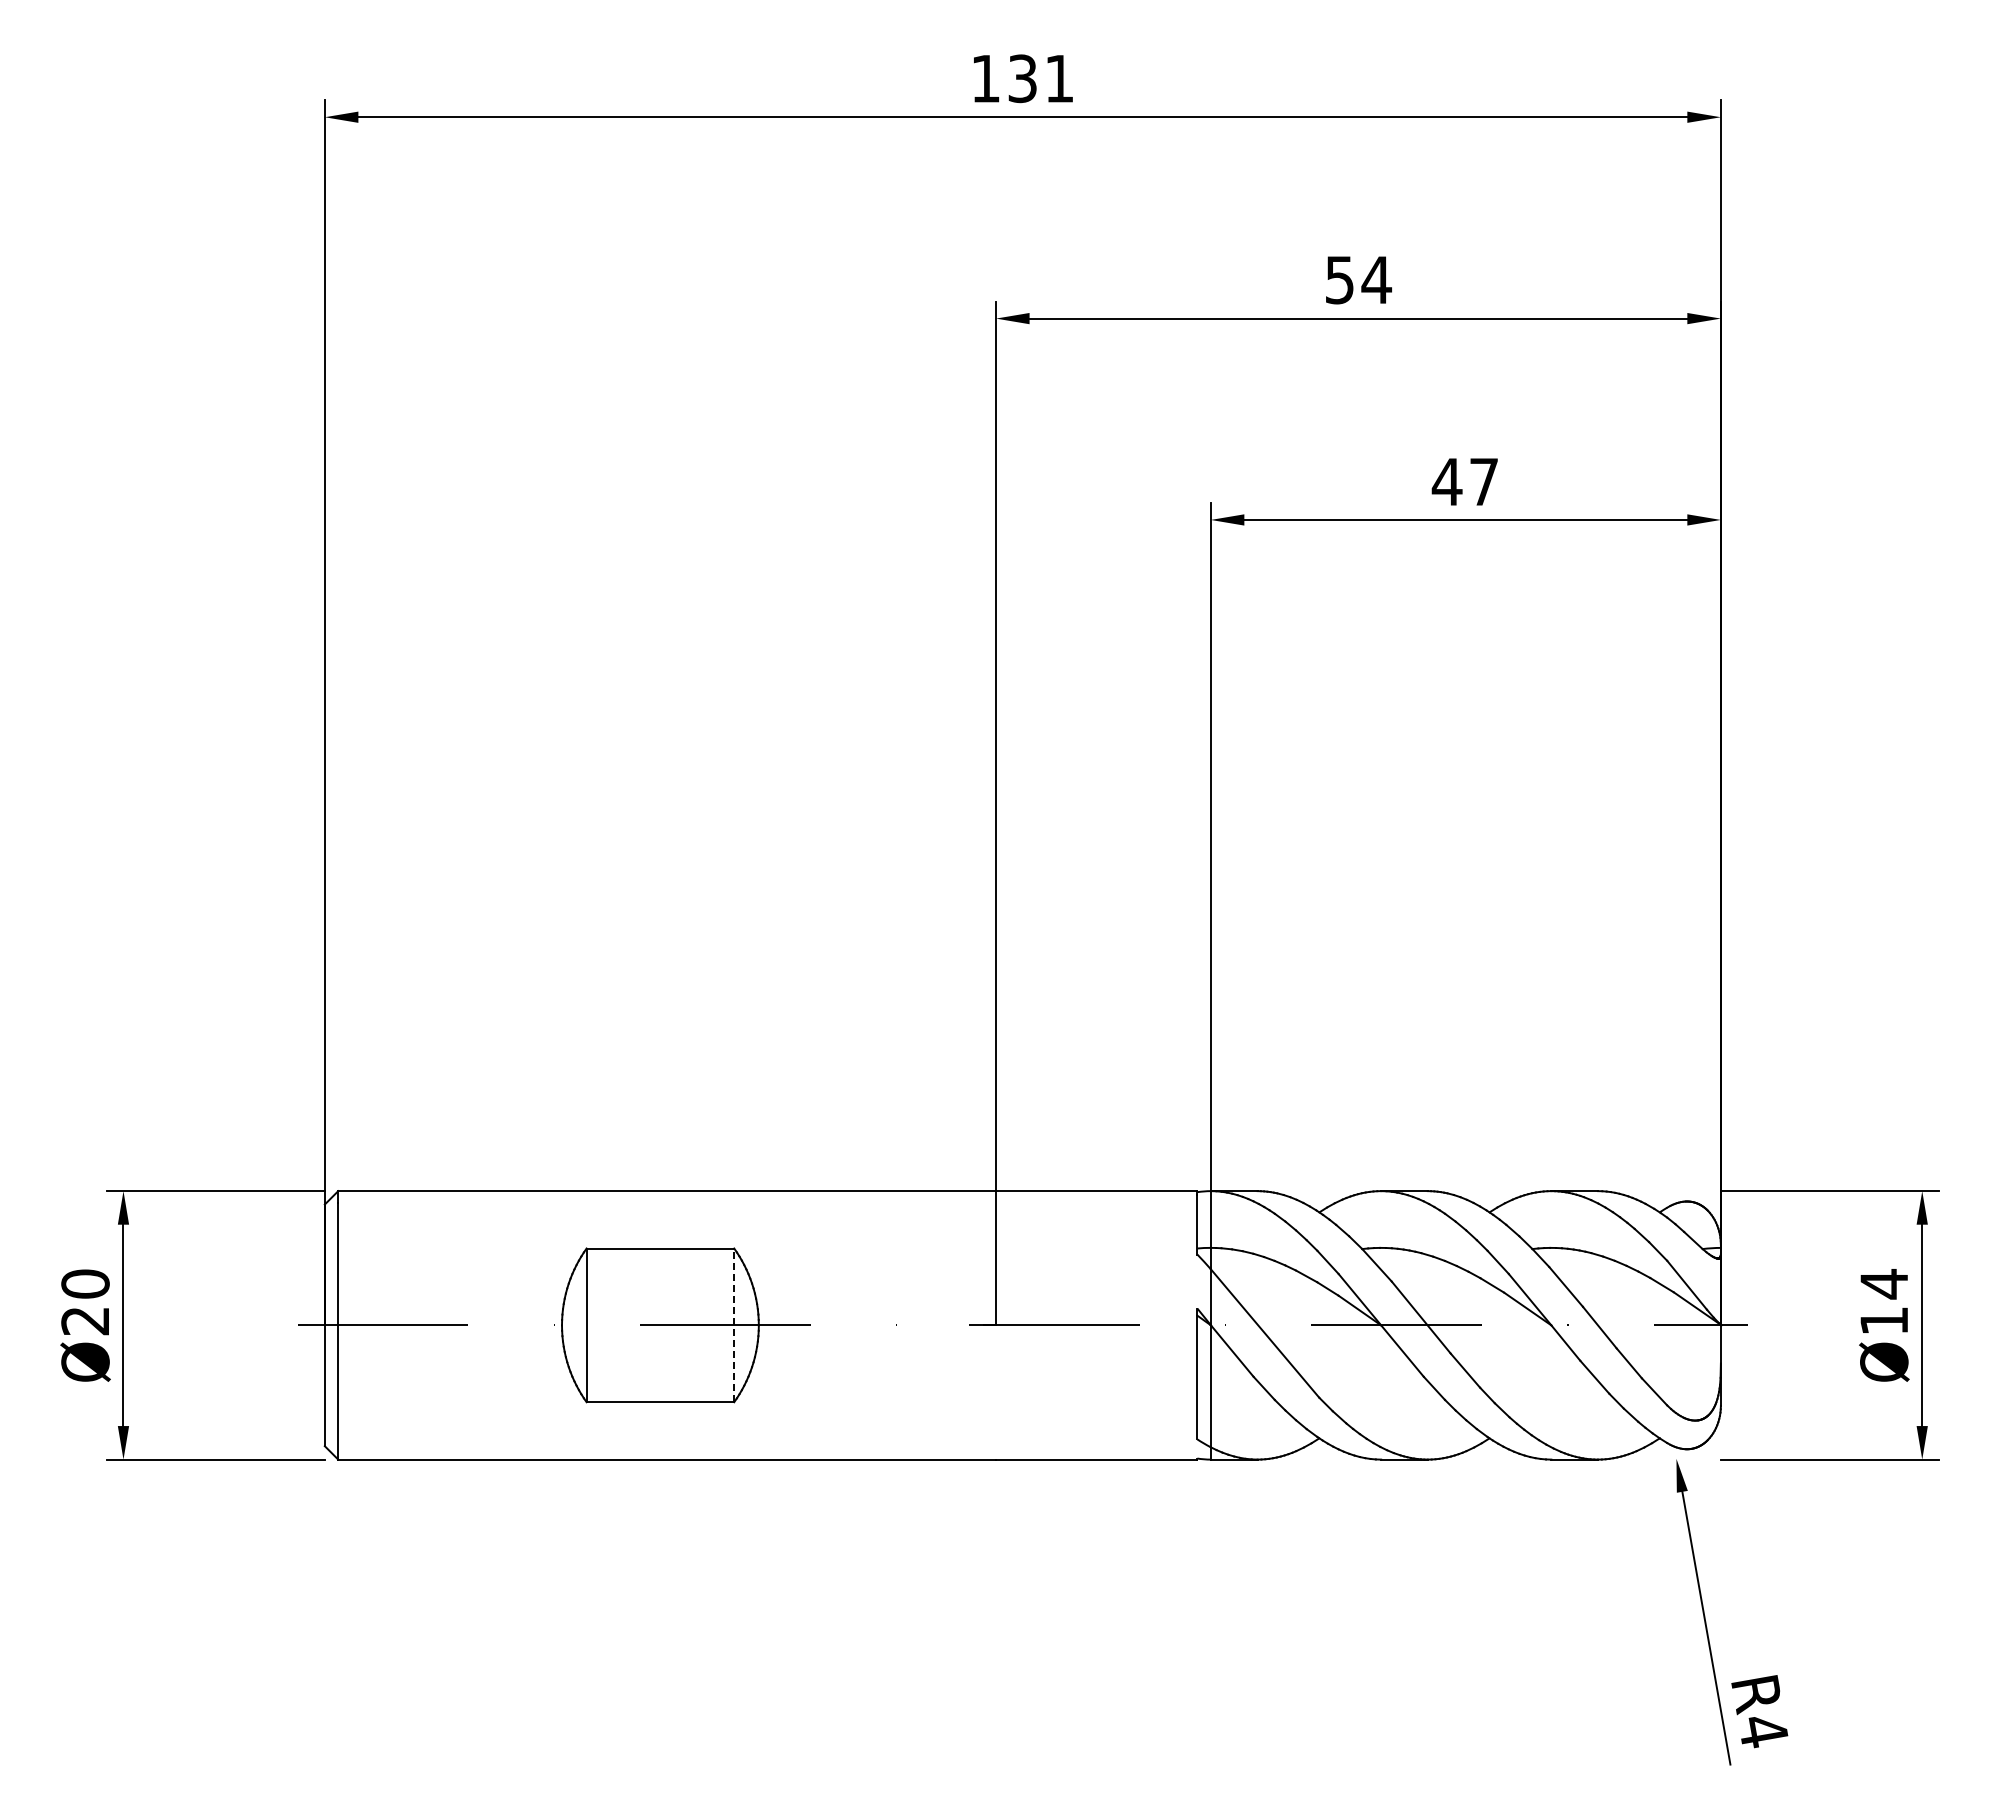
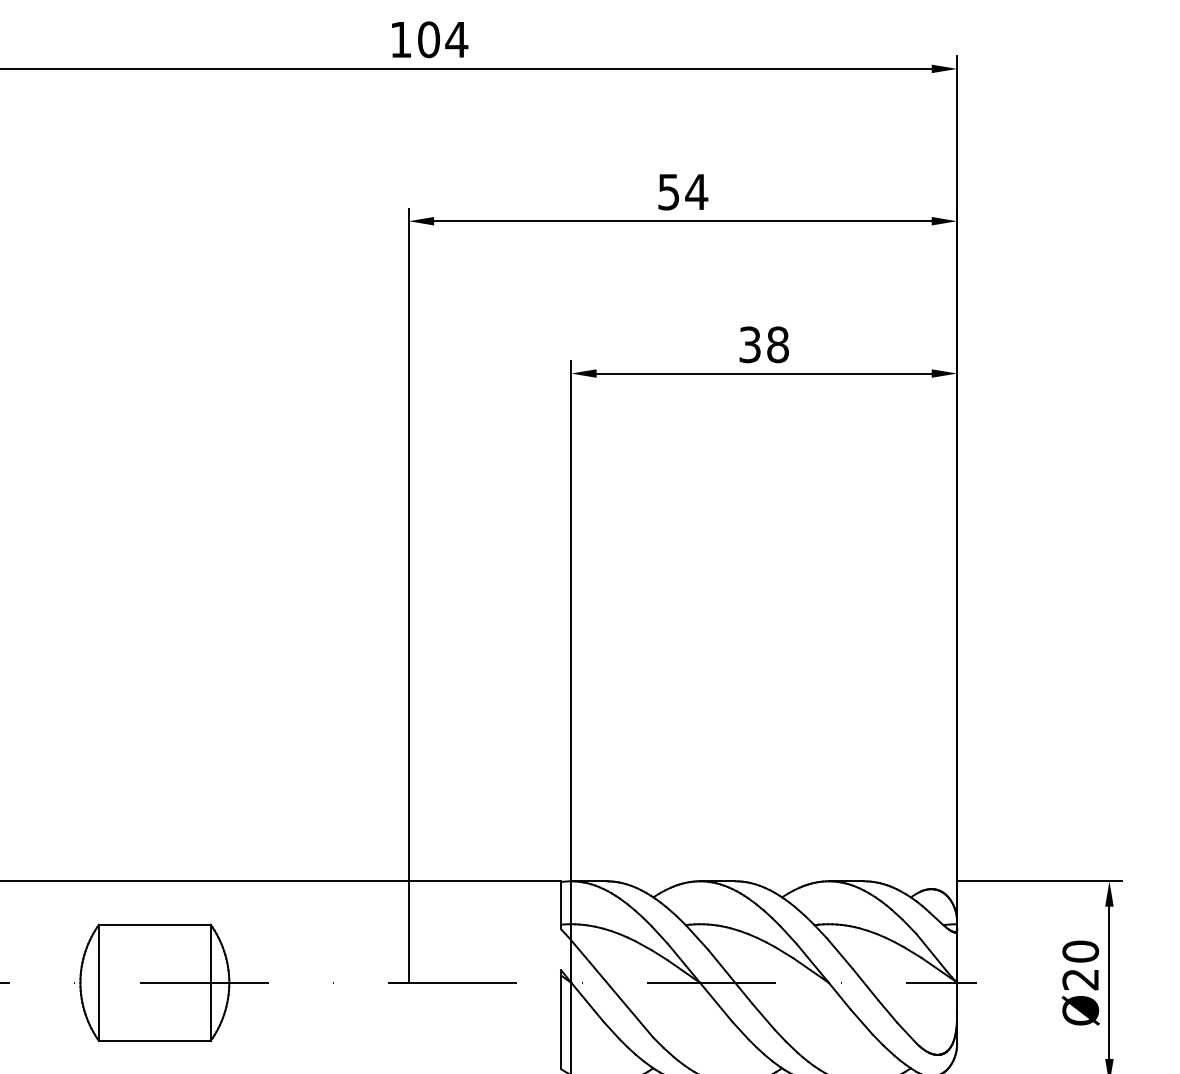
text: (1041, 78) -> (443, 39), 131 -> 104
text: (1464, 481) -> (763, 344), 47 -> 38
text: (1884, 1302) -> (1080, 965), Ø14 -> Ø20
line: (734, 1325) -> (210, 982), dashed -> solid

